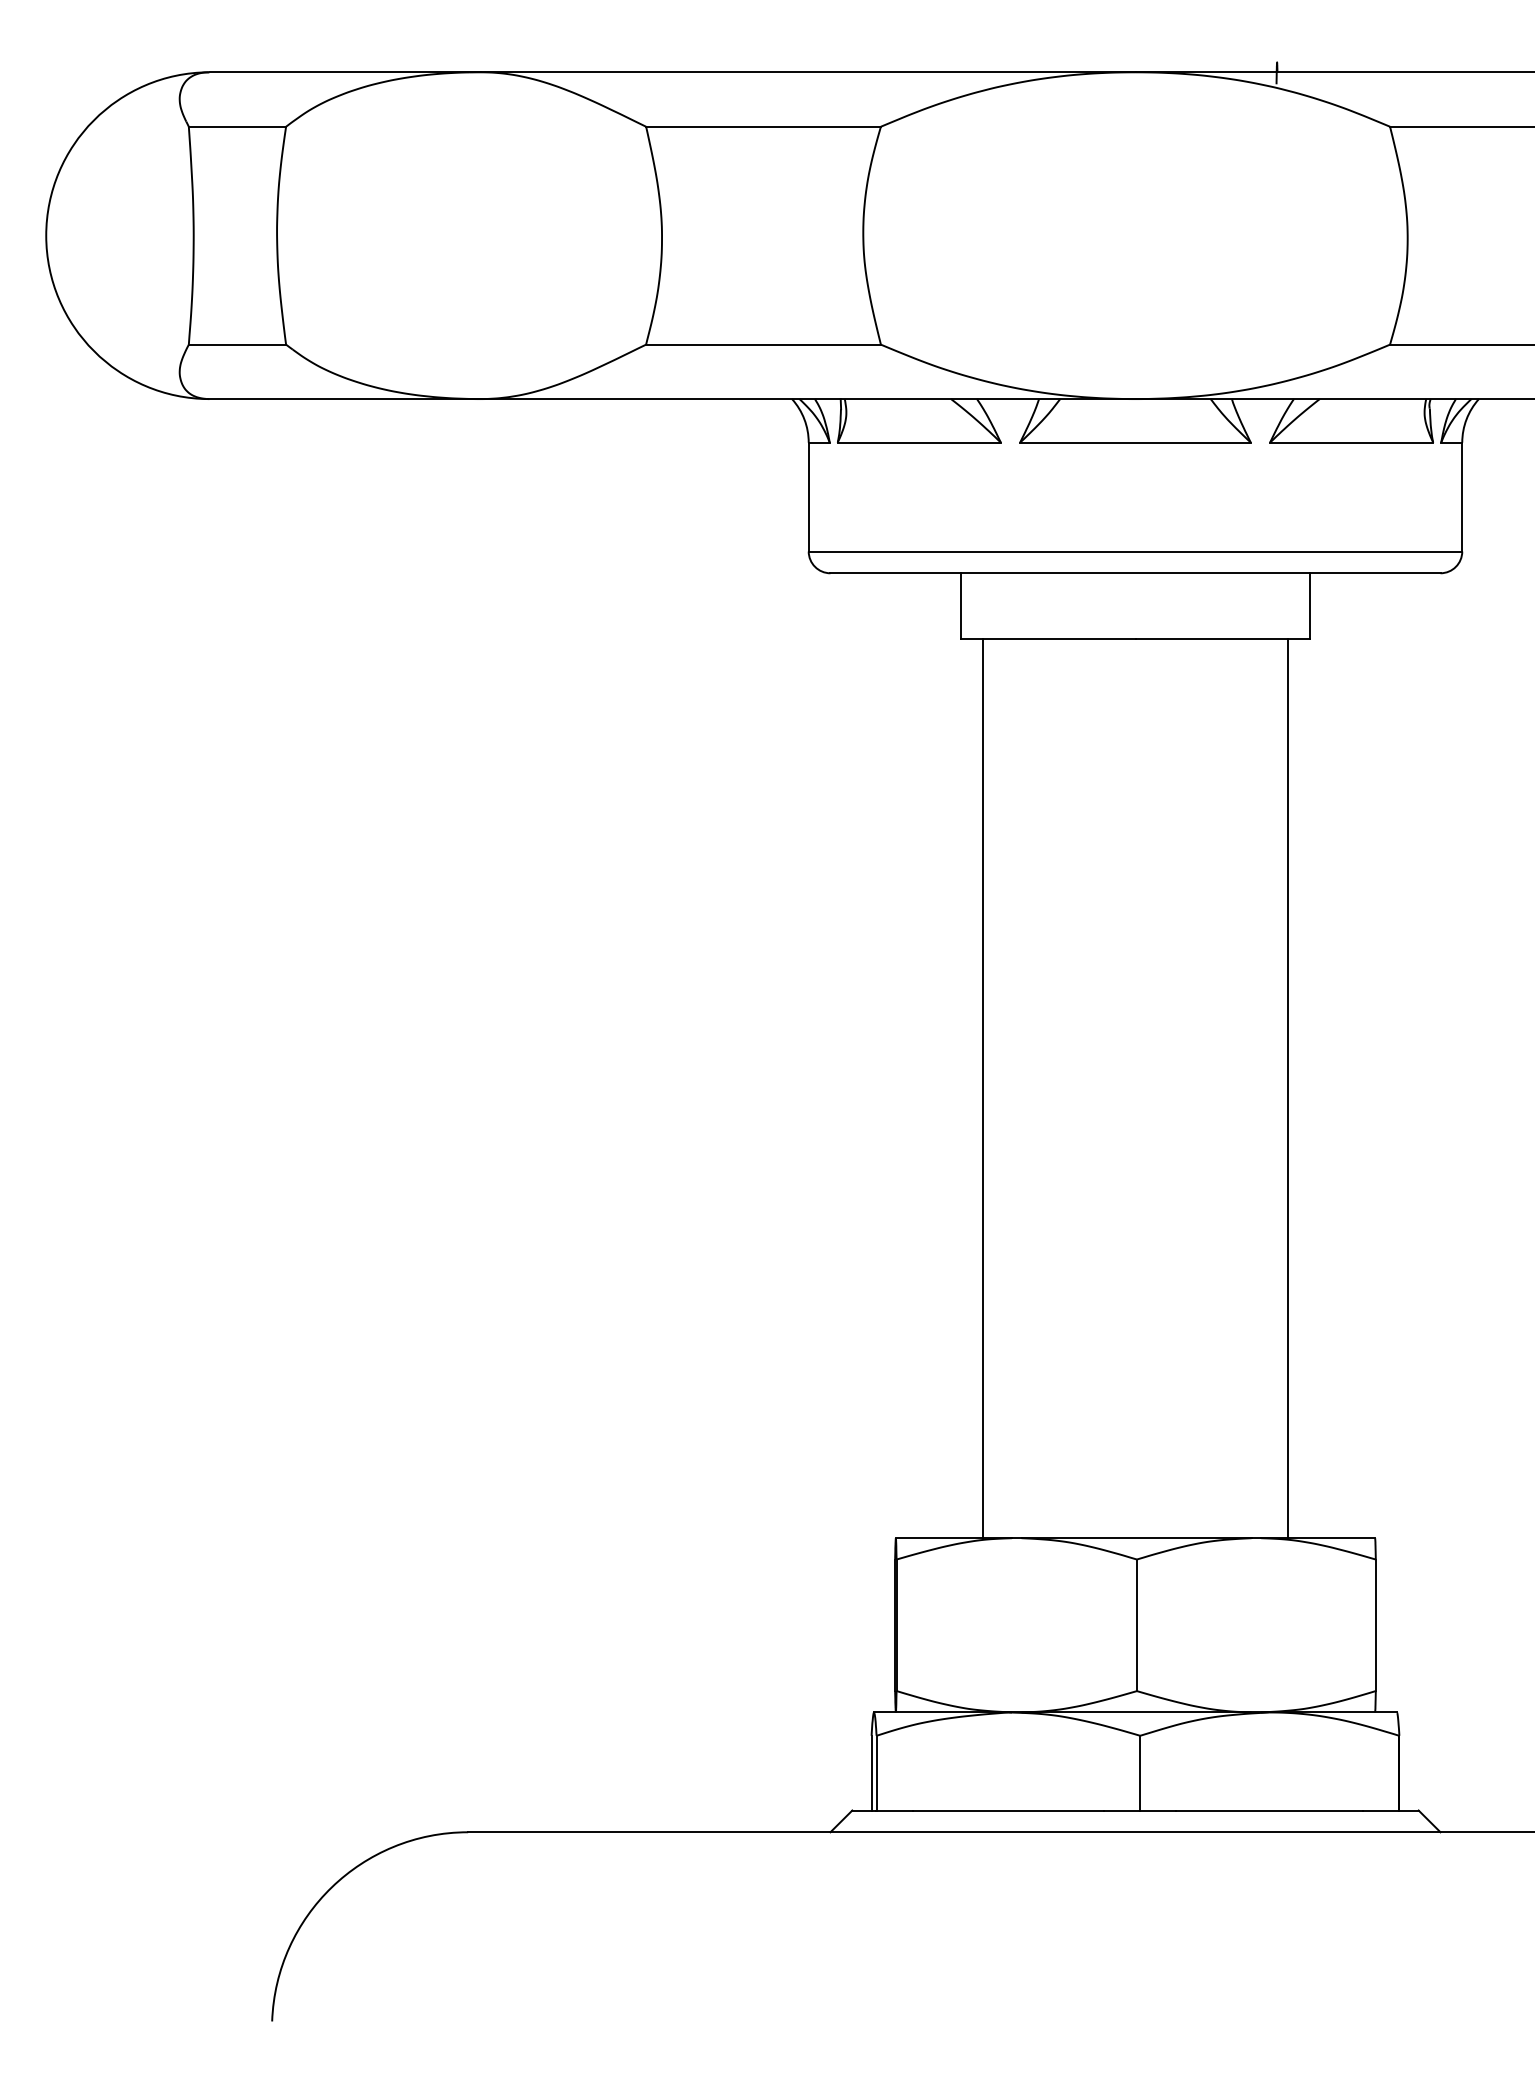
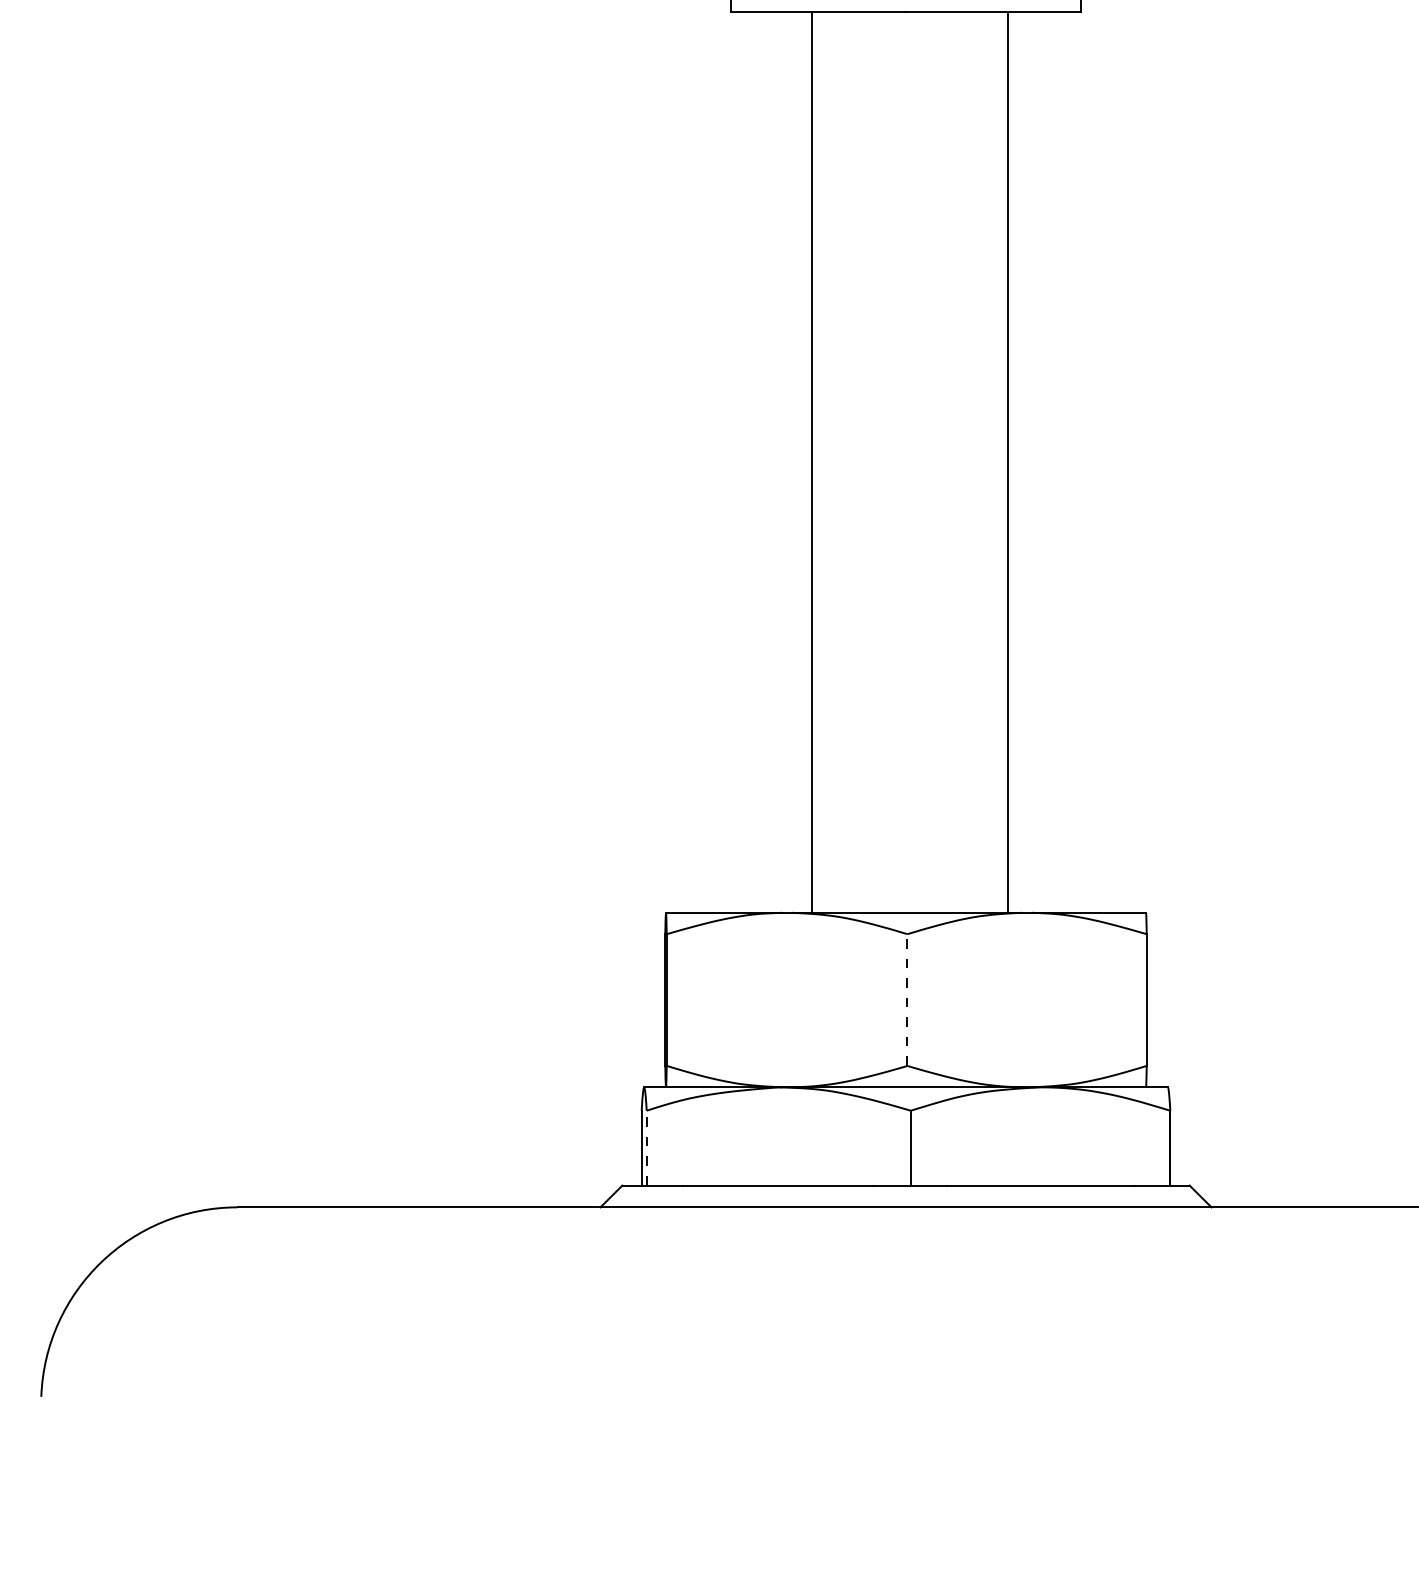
line: (983, 1088) -> (812, 462), moved
line: (1287, 1088) -> (1007, 462), moved
line: (1136, 1625) -> (907, 1000), solid -> dashed
line: (876, 1772) -> (646, 1147), solid -> dashed

